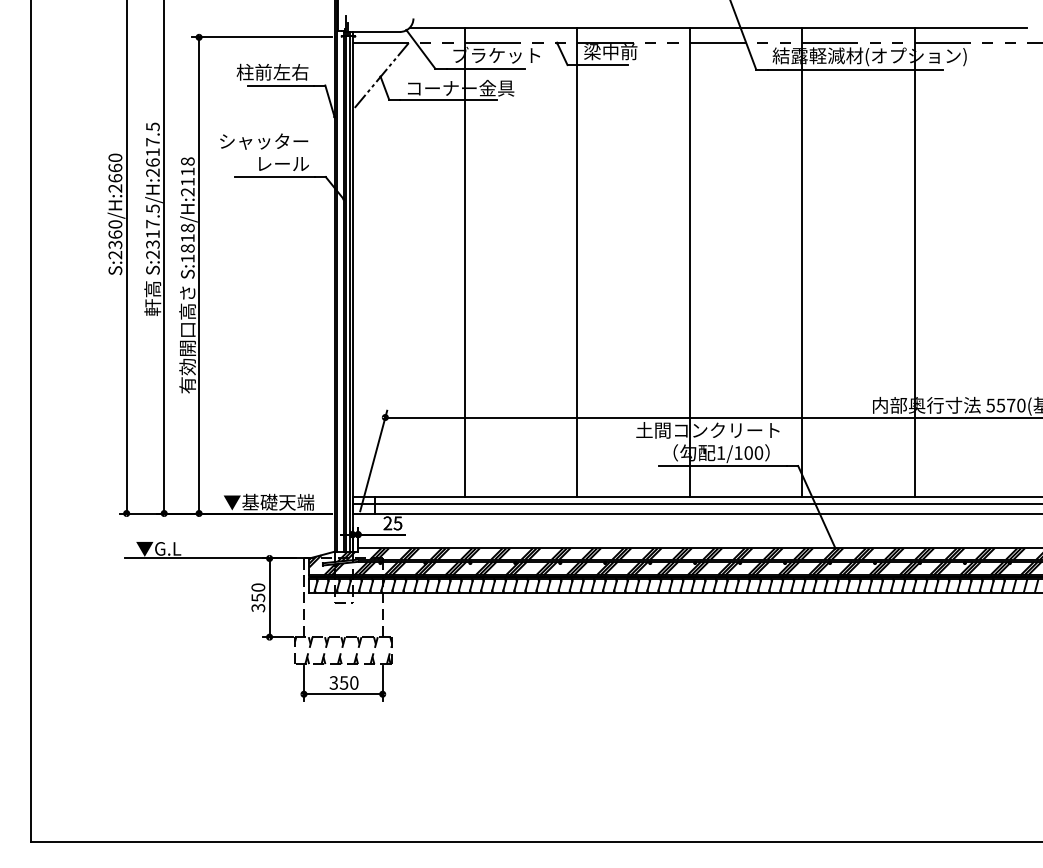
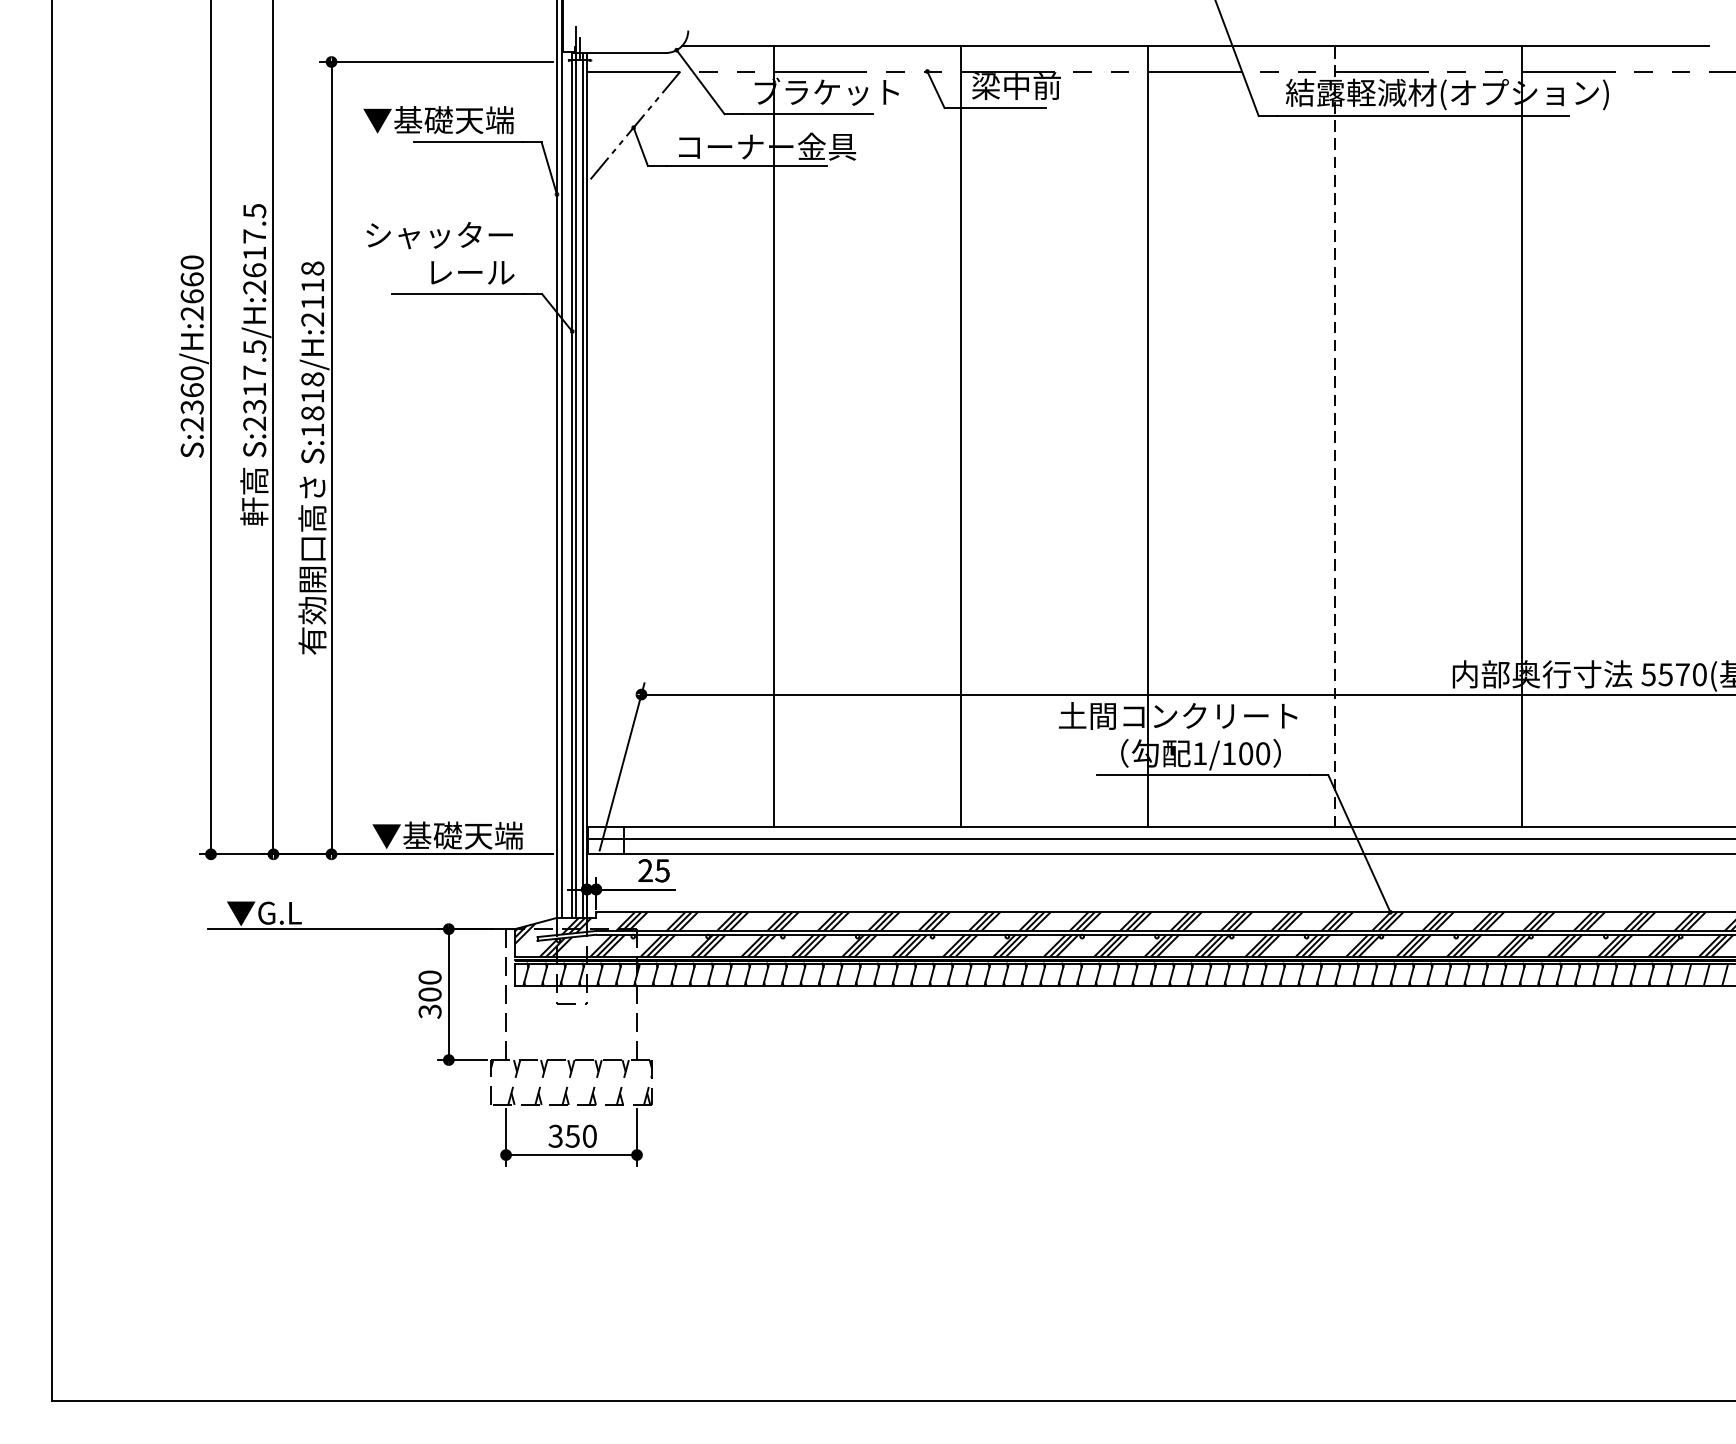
text: (263, 71) -> (438, 118), 柱前左右 -> ▼基礎天端
line: (802, 262) -> (1335, 436), solid -> dashed
text: (258, 597) -> (430, 994), 350 -> 300

